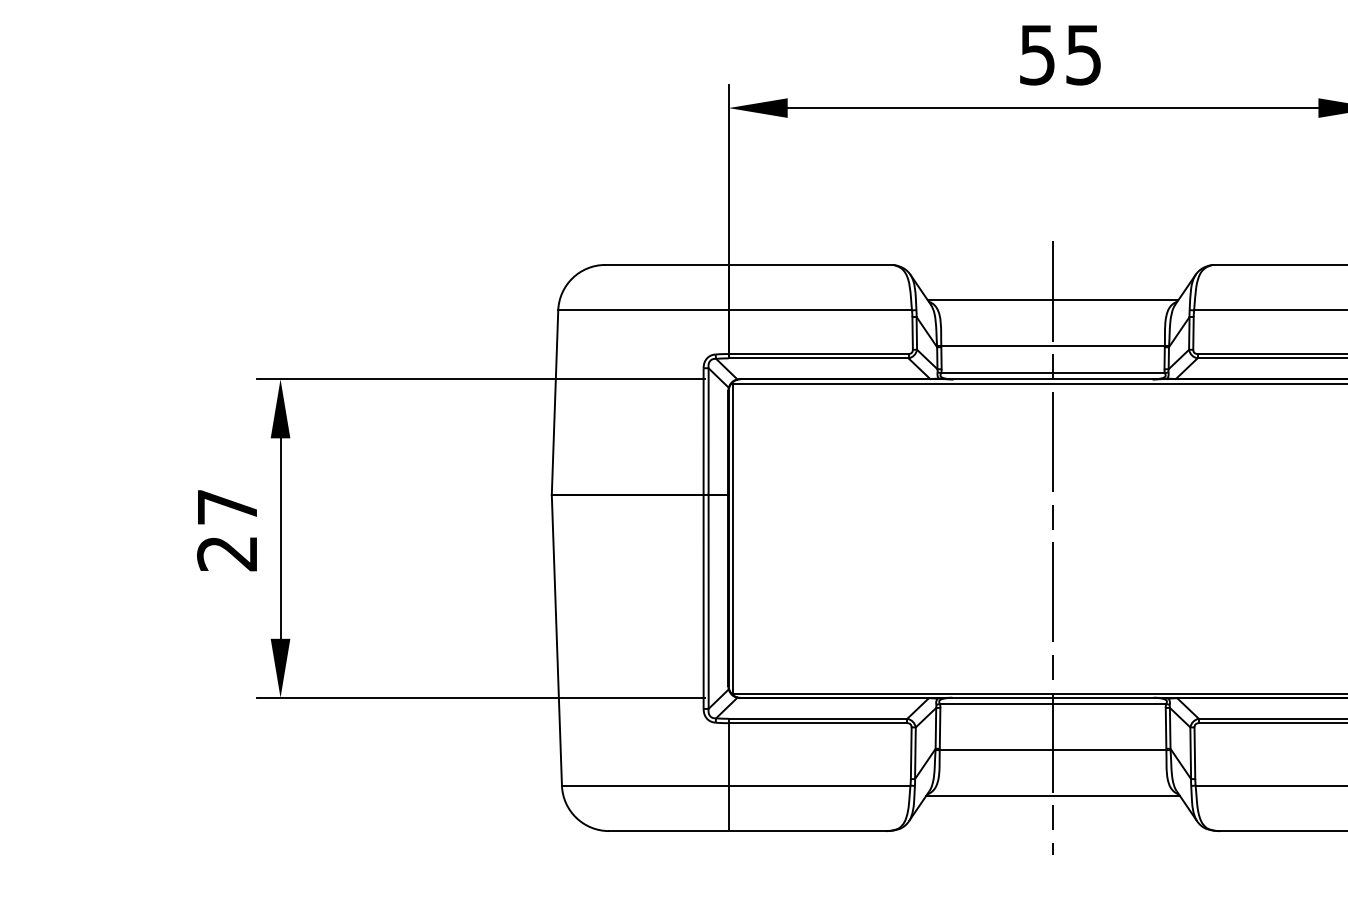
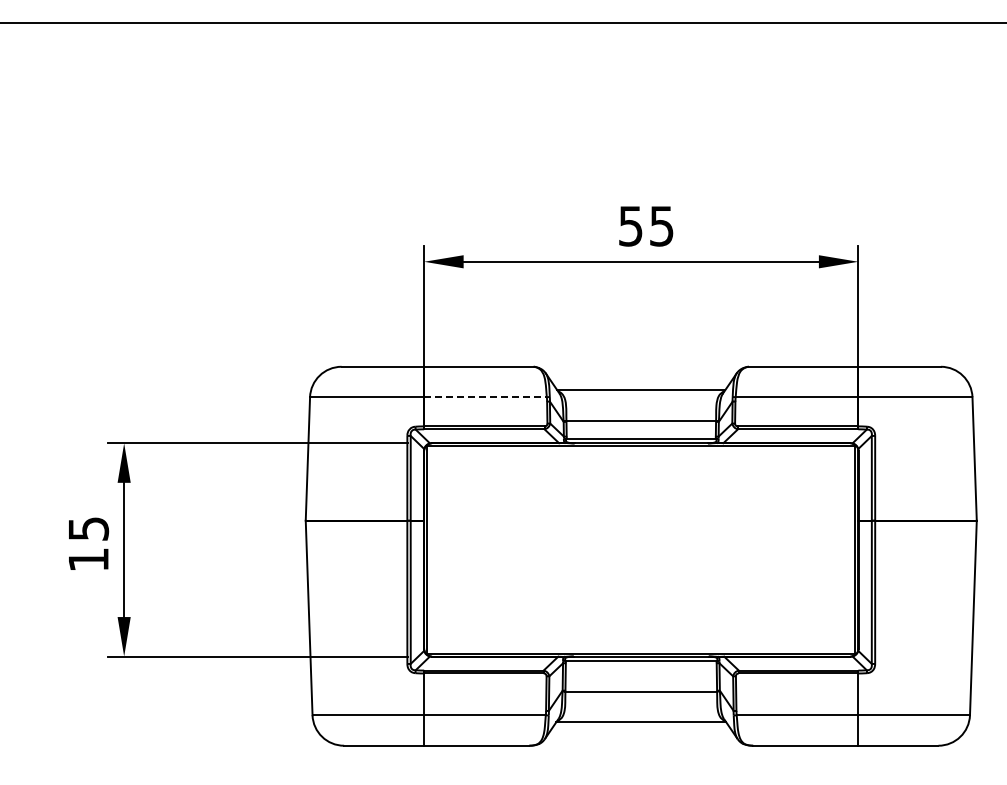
line: (821, 310) -> (486, 397), solid -> dashed
text: (227, 530) -> (88, 544), 27 -> 15
line: (1053, 548) -> (641, 556), removed

